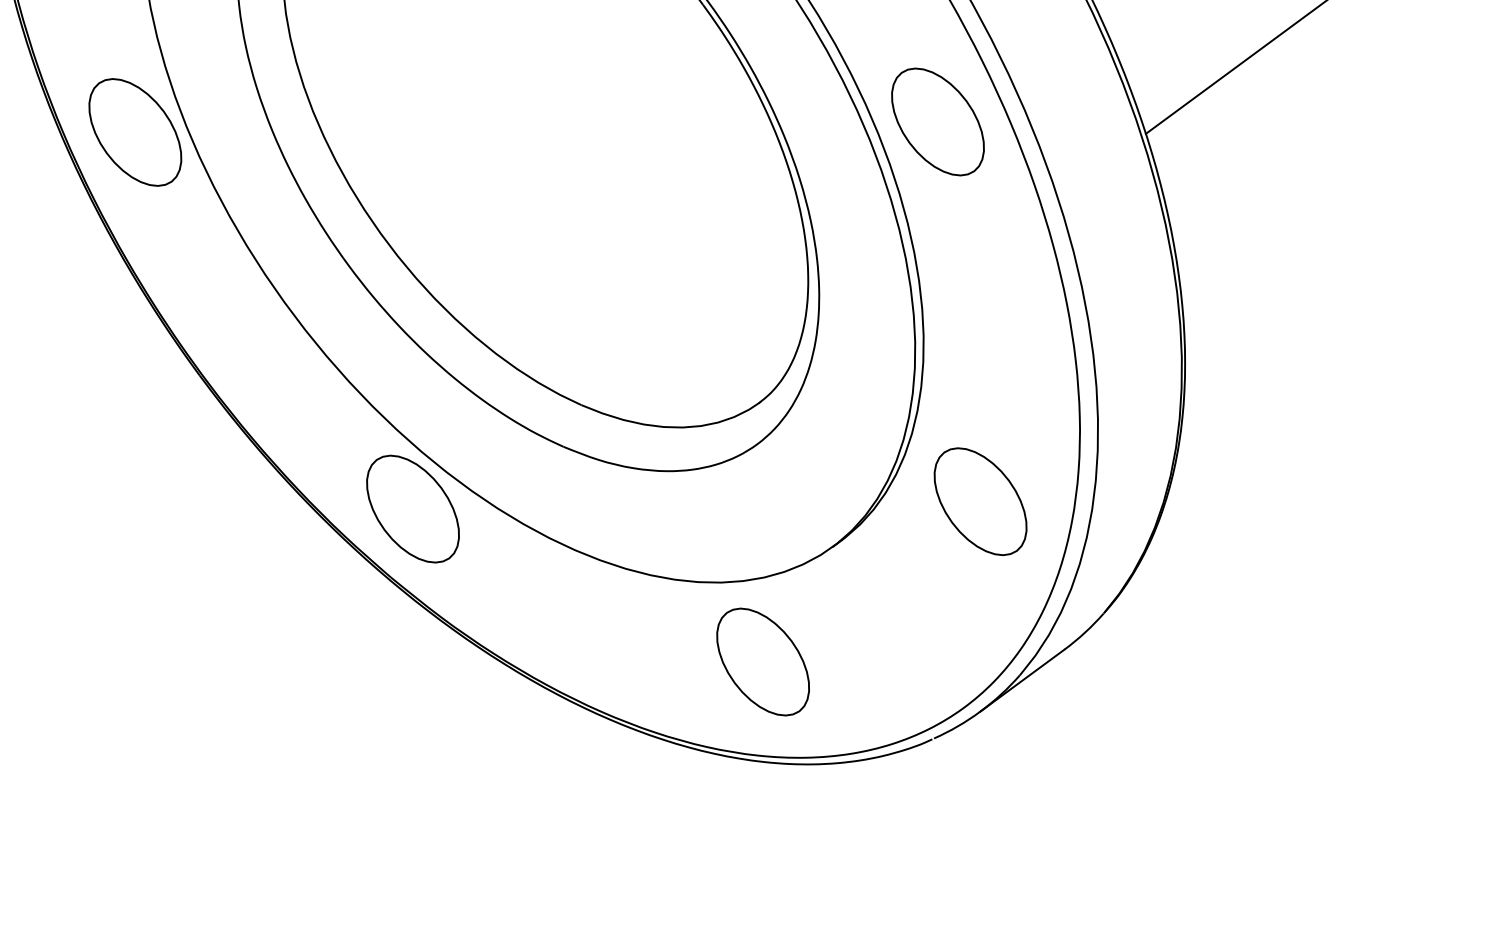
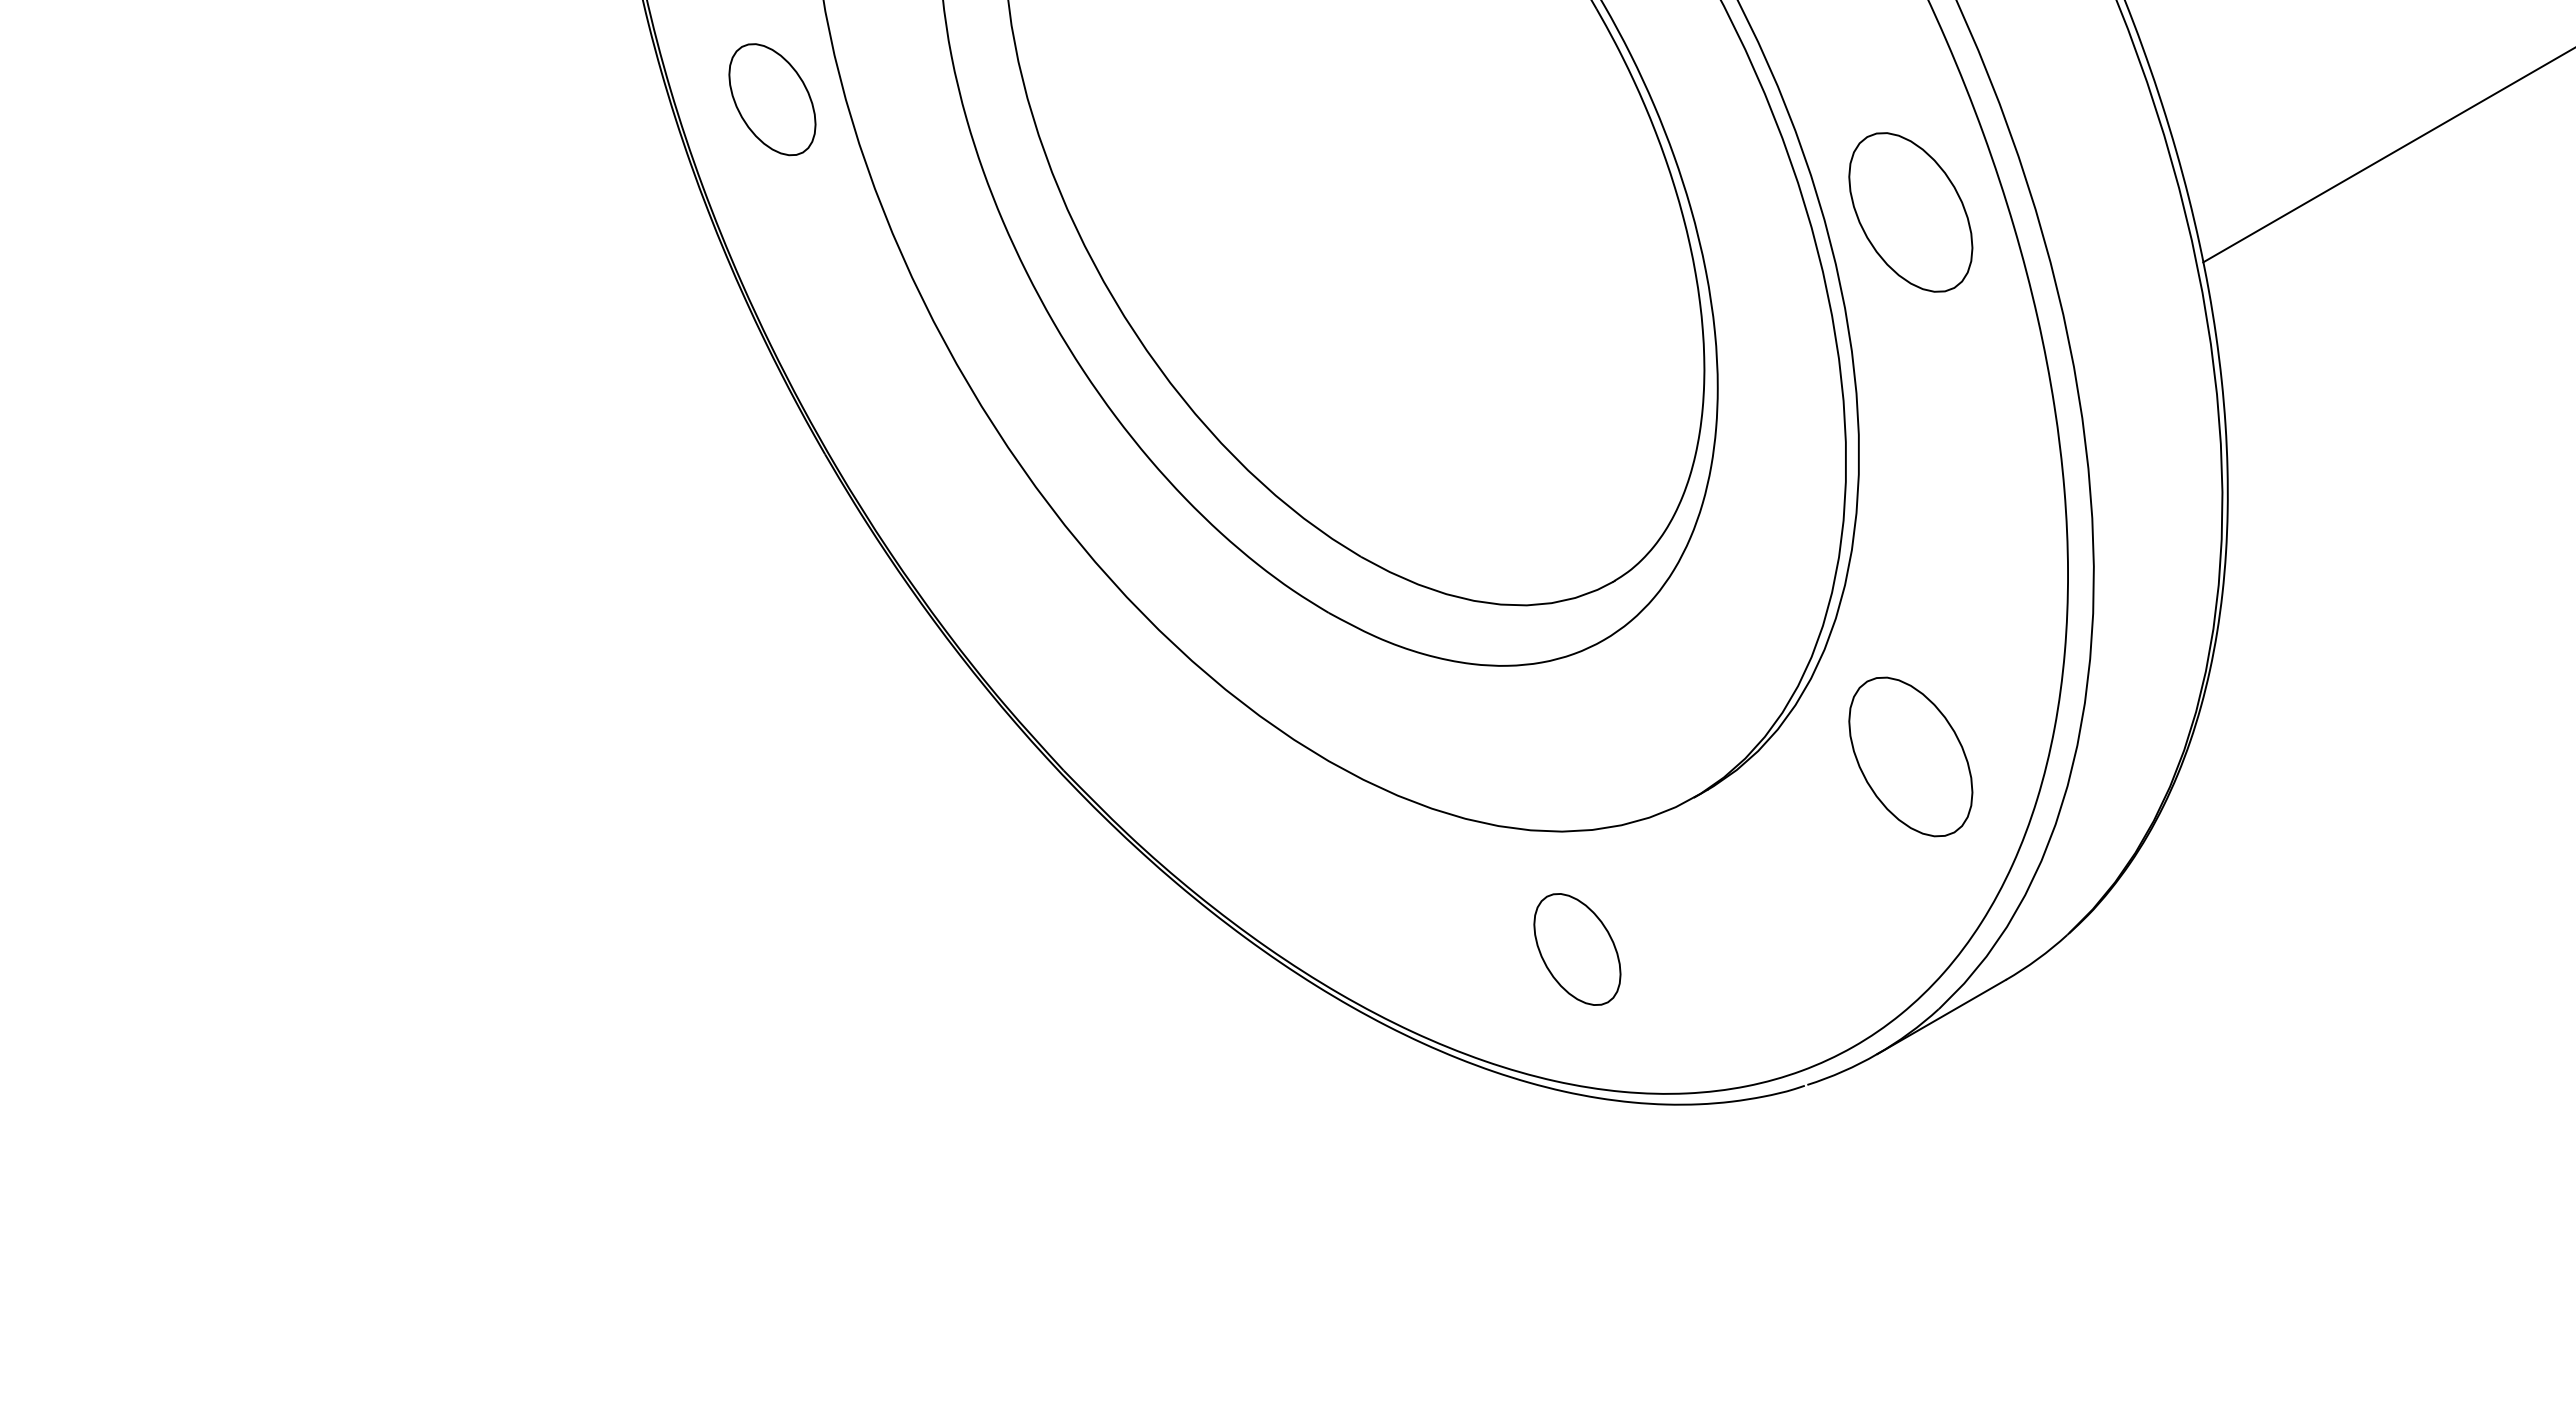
part: (135, 132) -> (772, 99), size x0.7
part: (412, 509) -> (1105, 677), removed
part: (763, 662) -> (1577, 949), size x0.7

